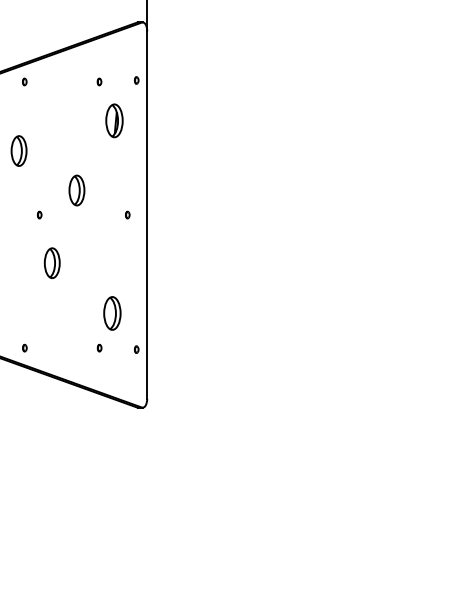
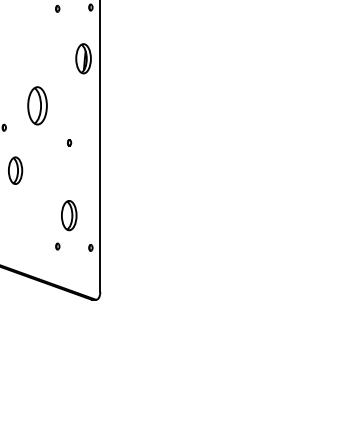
part: (114, 120) -> (83, 58), moved
part: (76, 190) -> (37, 105), size x1.4
part: (127, 214) -> (69, 142), moved

